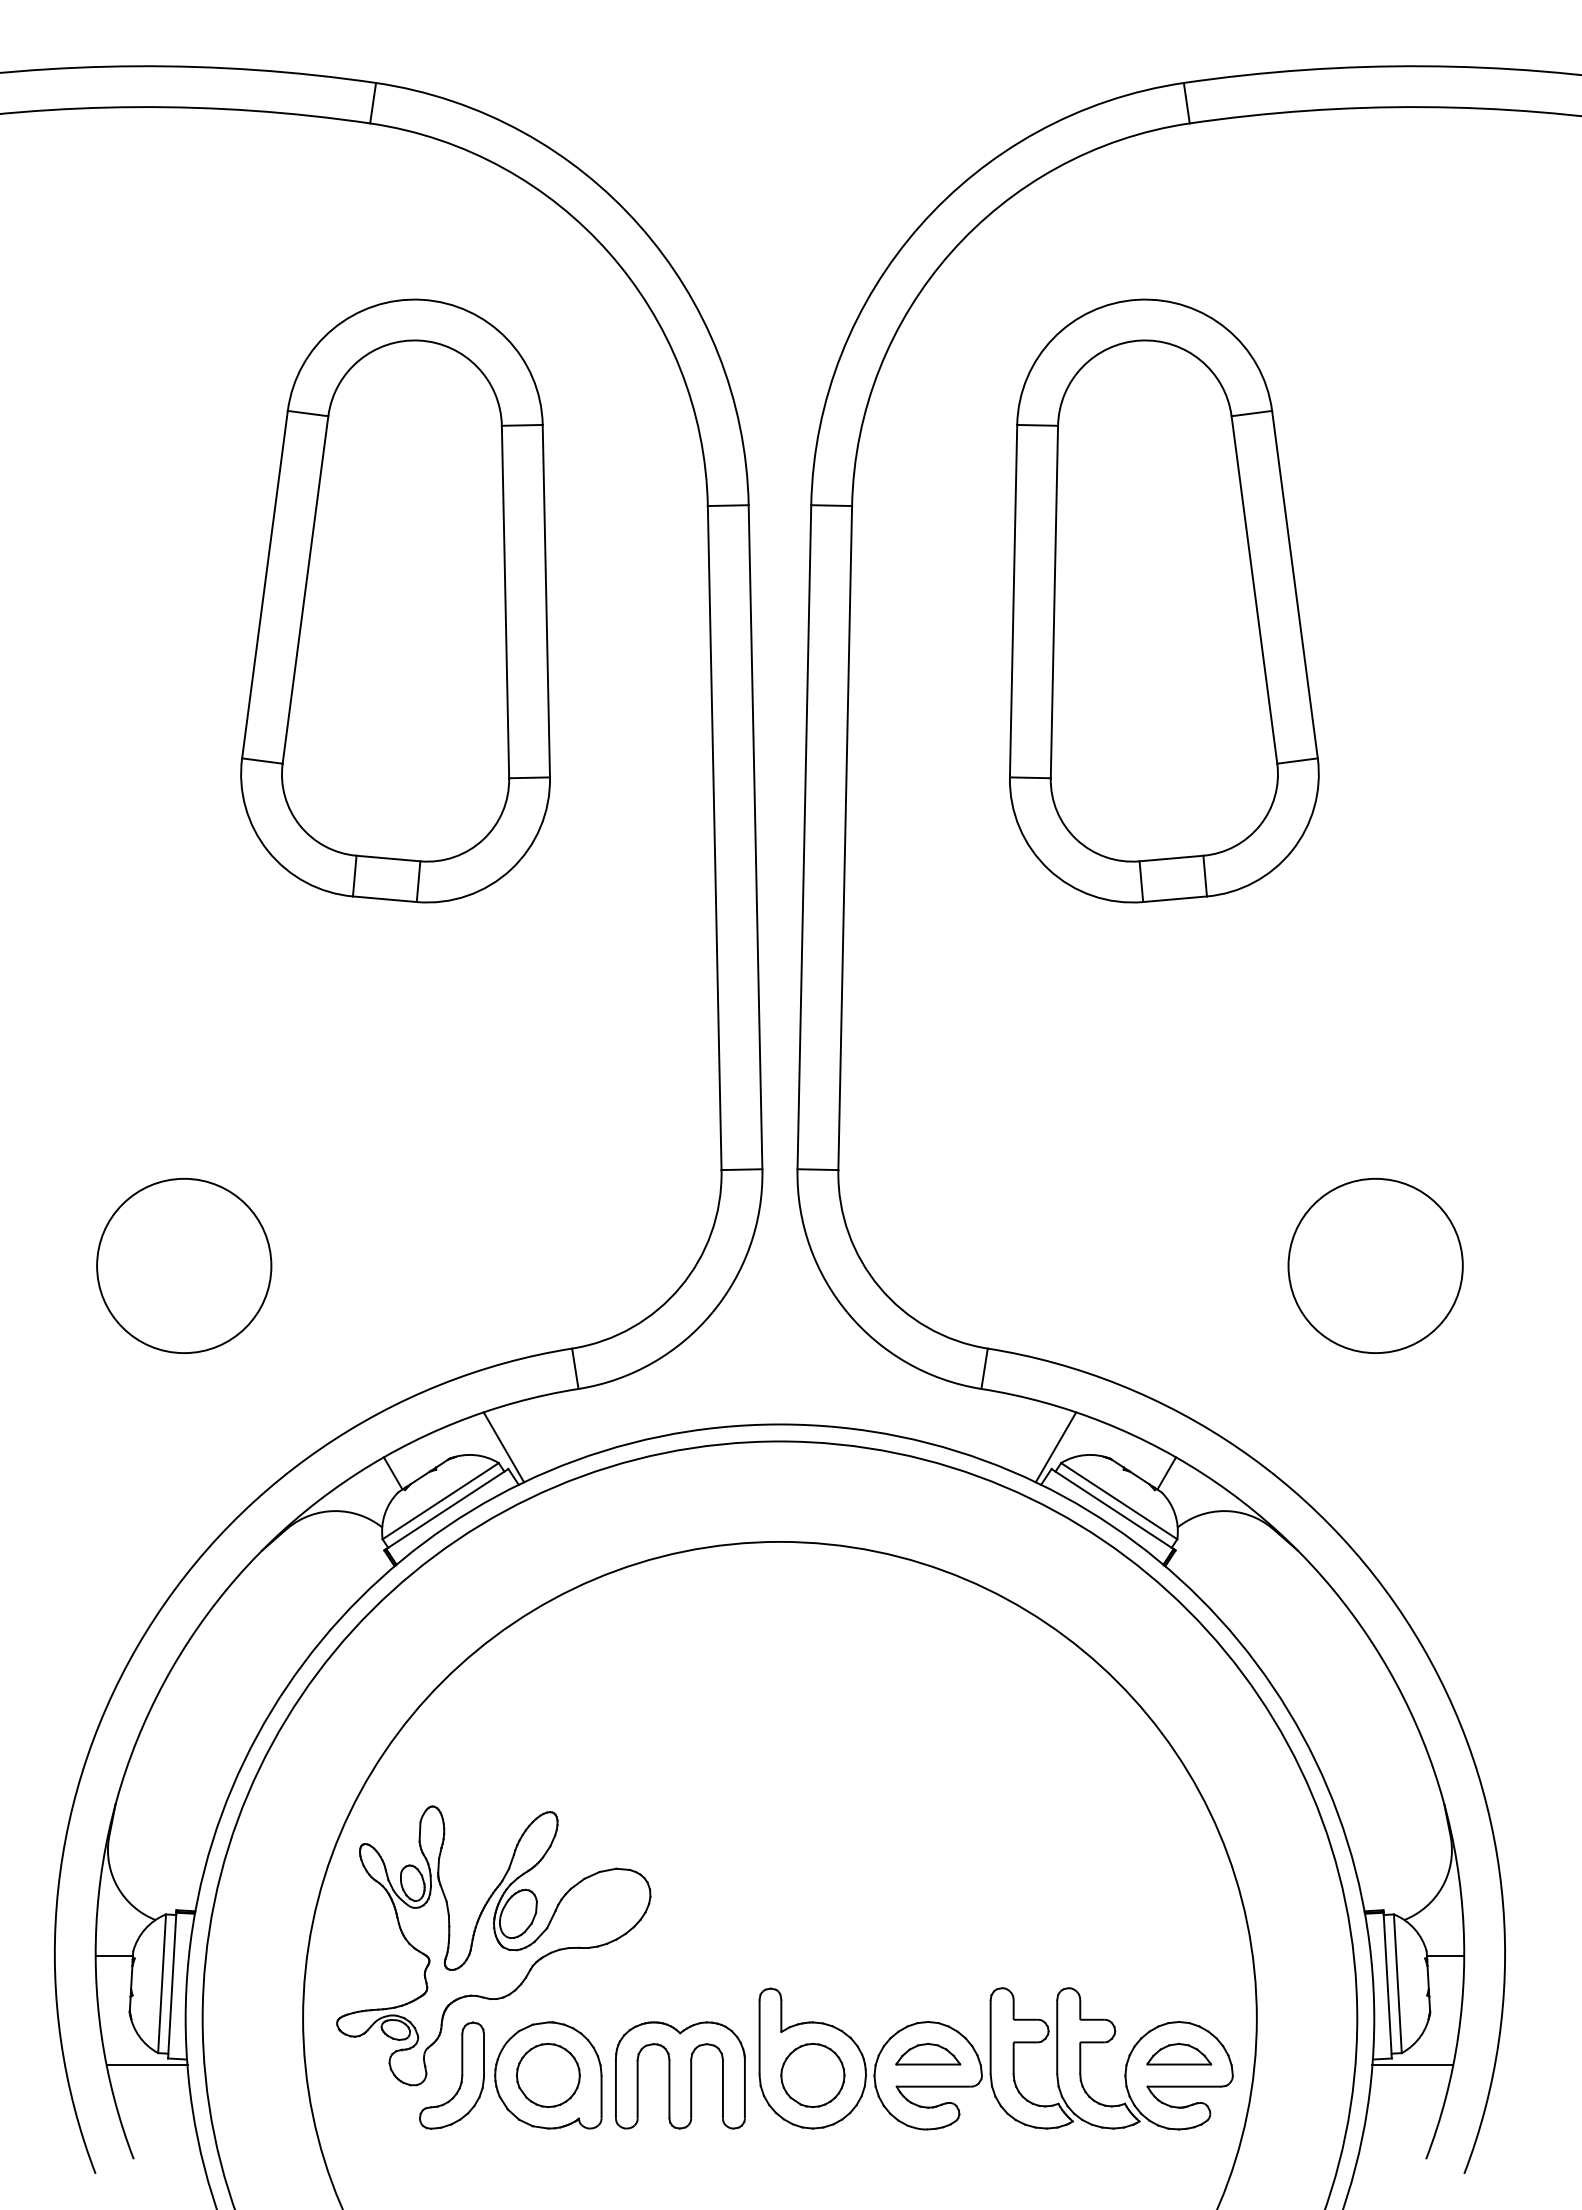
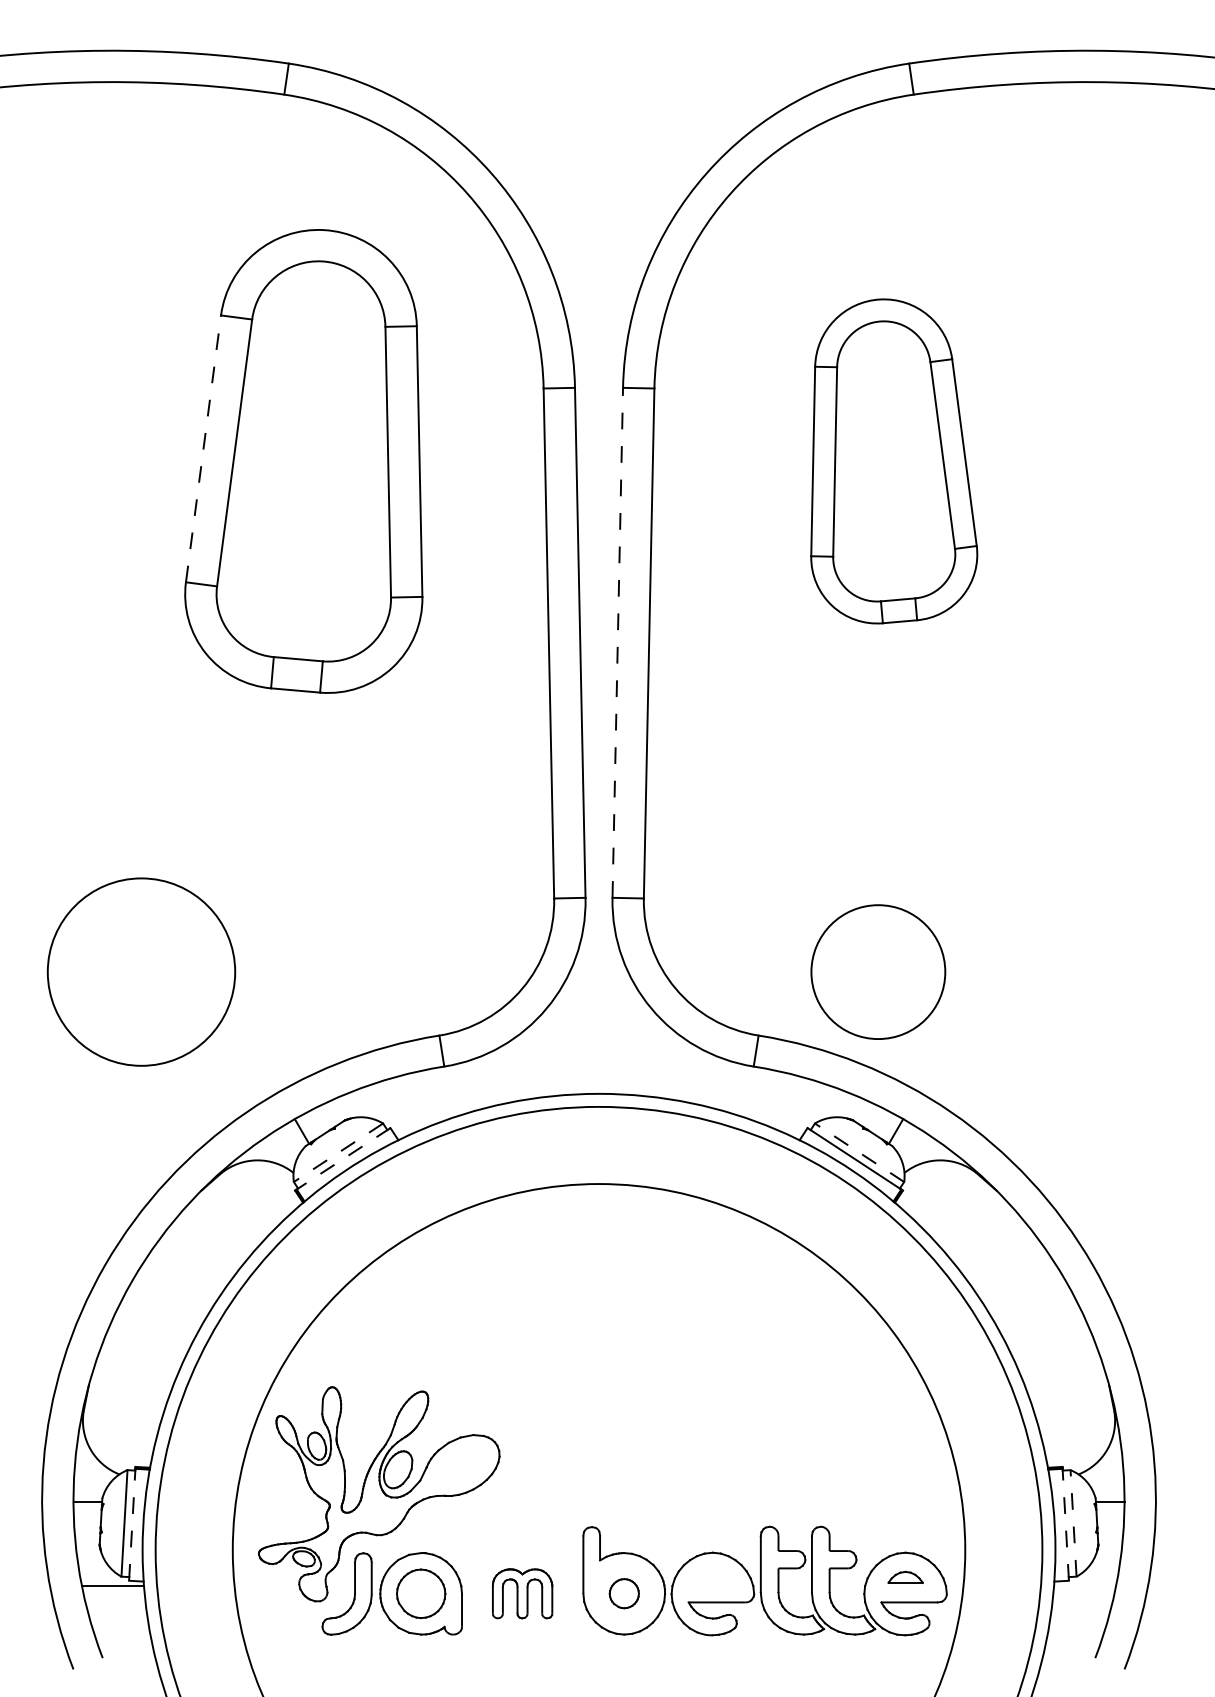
line: (265, 584) -> (203, 448), solid -> dashed
part: (1164, 600) -> (894, 461), size x0.7
line: (804, 836) -> (617, 642), solid -> dashed
circle: (184, 1265) -> (141, 971), size x1.4
circle: (1375, 1265) -> (878, 971), moved
line: (503, 1447) -> (386, 1111), removed
line: (1055, 1447) -> (810, 1111), removed
line: (1118, 1500) -> (859, 1152), solid -> dashed
line: (440, 1501) -> (338, 1153), solid -> dashed
line: (447, 1509) -> (343, 1159), solid -> dashed
line: (1397, 1983) -> (1073, 1523), solid -> dashed
line: (172, 1985) -> (132, 1524), solid -> dashed
line: (1387, 1985) -> (1065, 1524), solid -> dashed
part: (928, 2053) -> (713, 1576), removed
part: (1179, 2053) -> (905, 1576), size x0.7
line: (1412, 2065) -> (1084, 1586), removed
part: (812, 2074) -> (624, 1593), size x0.6
part: (680, 2075) -> (522, 1593), size x0.6

